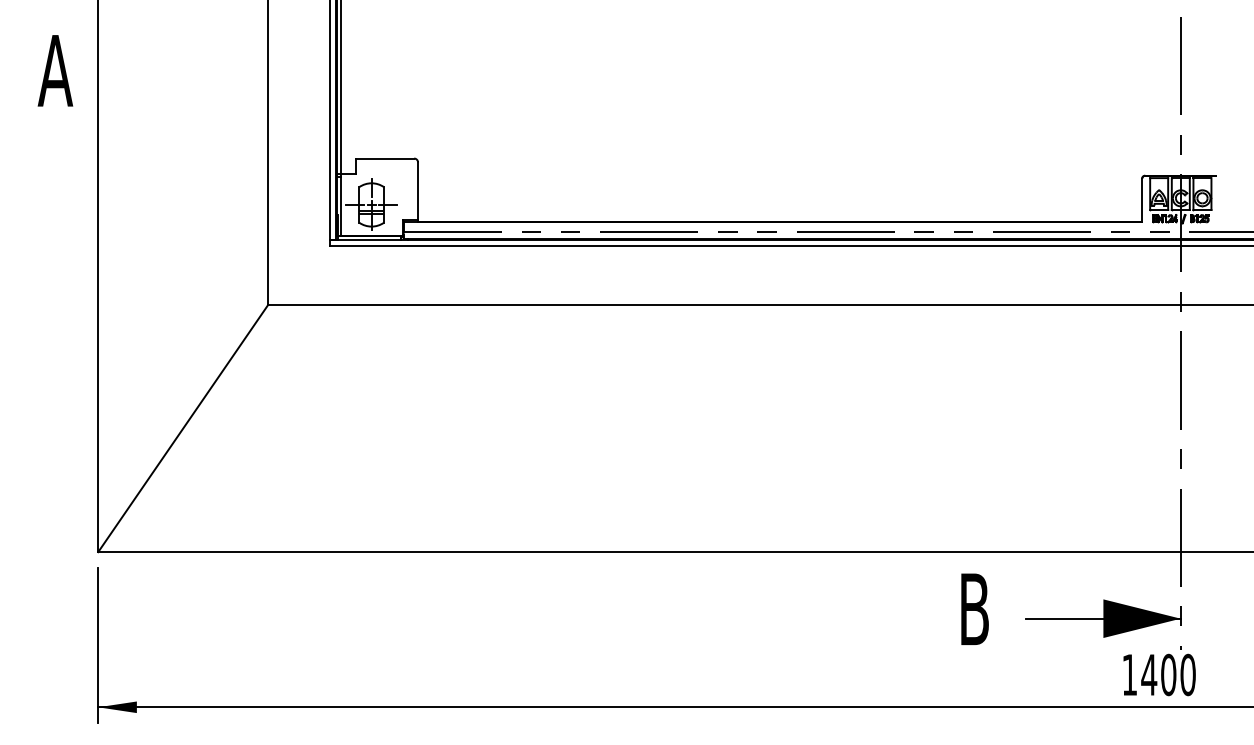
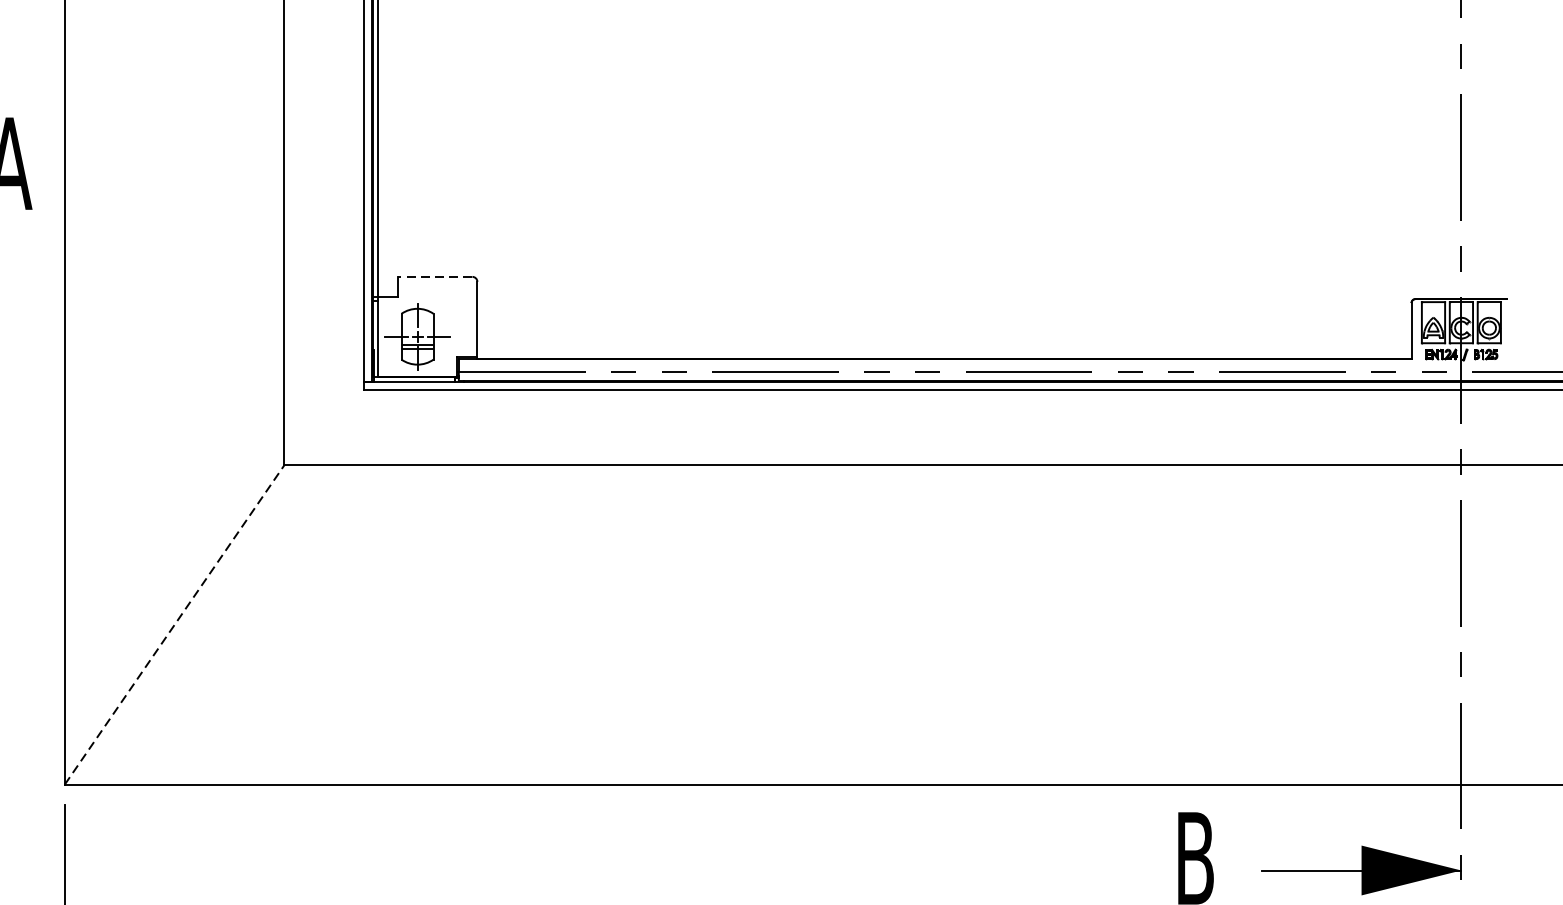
line: (385, 158) -> (435, 276), solid -> dashed
line: (183, 428) -> (174, 625), solid -> dashed

